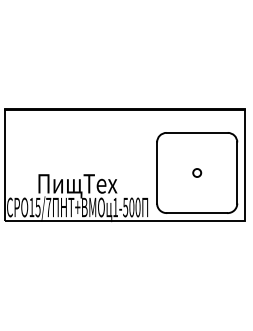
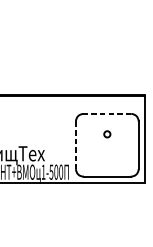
line: (197, 132) -> (107, 113), solid -> dashed
line: (157, 172) -> (76, 144), solid -> dashed
circle: (197, 172) -> (107, 133), moved

